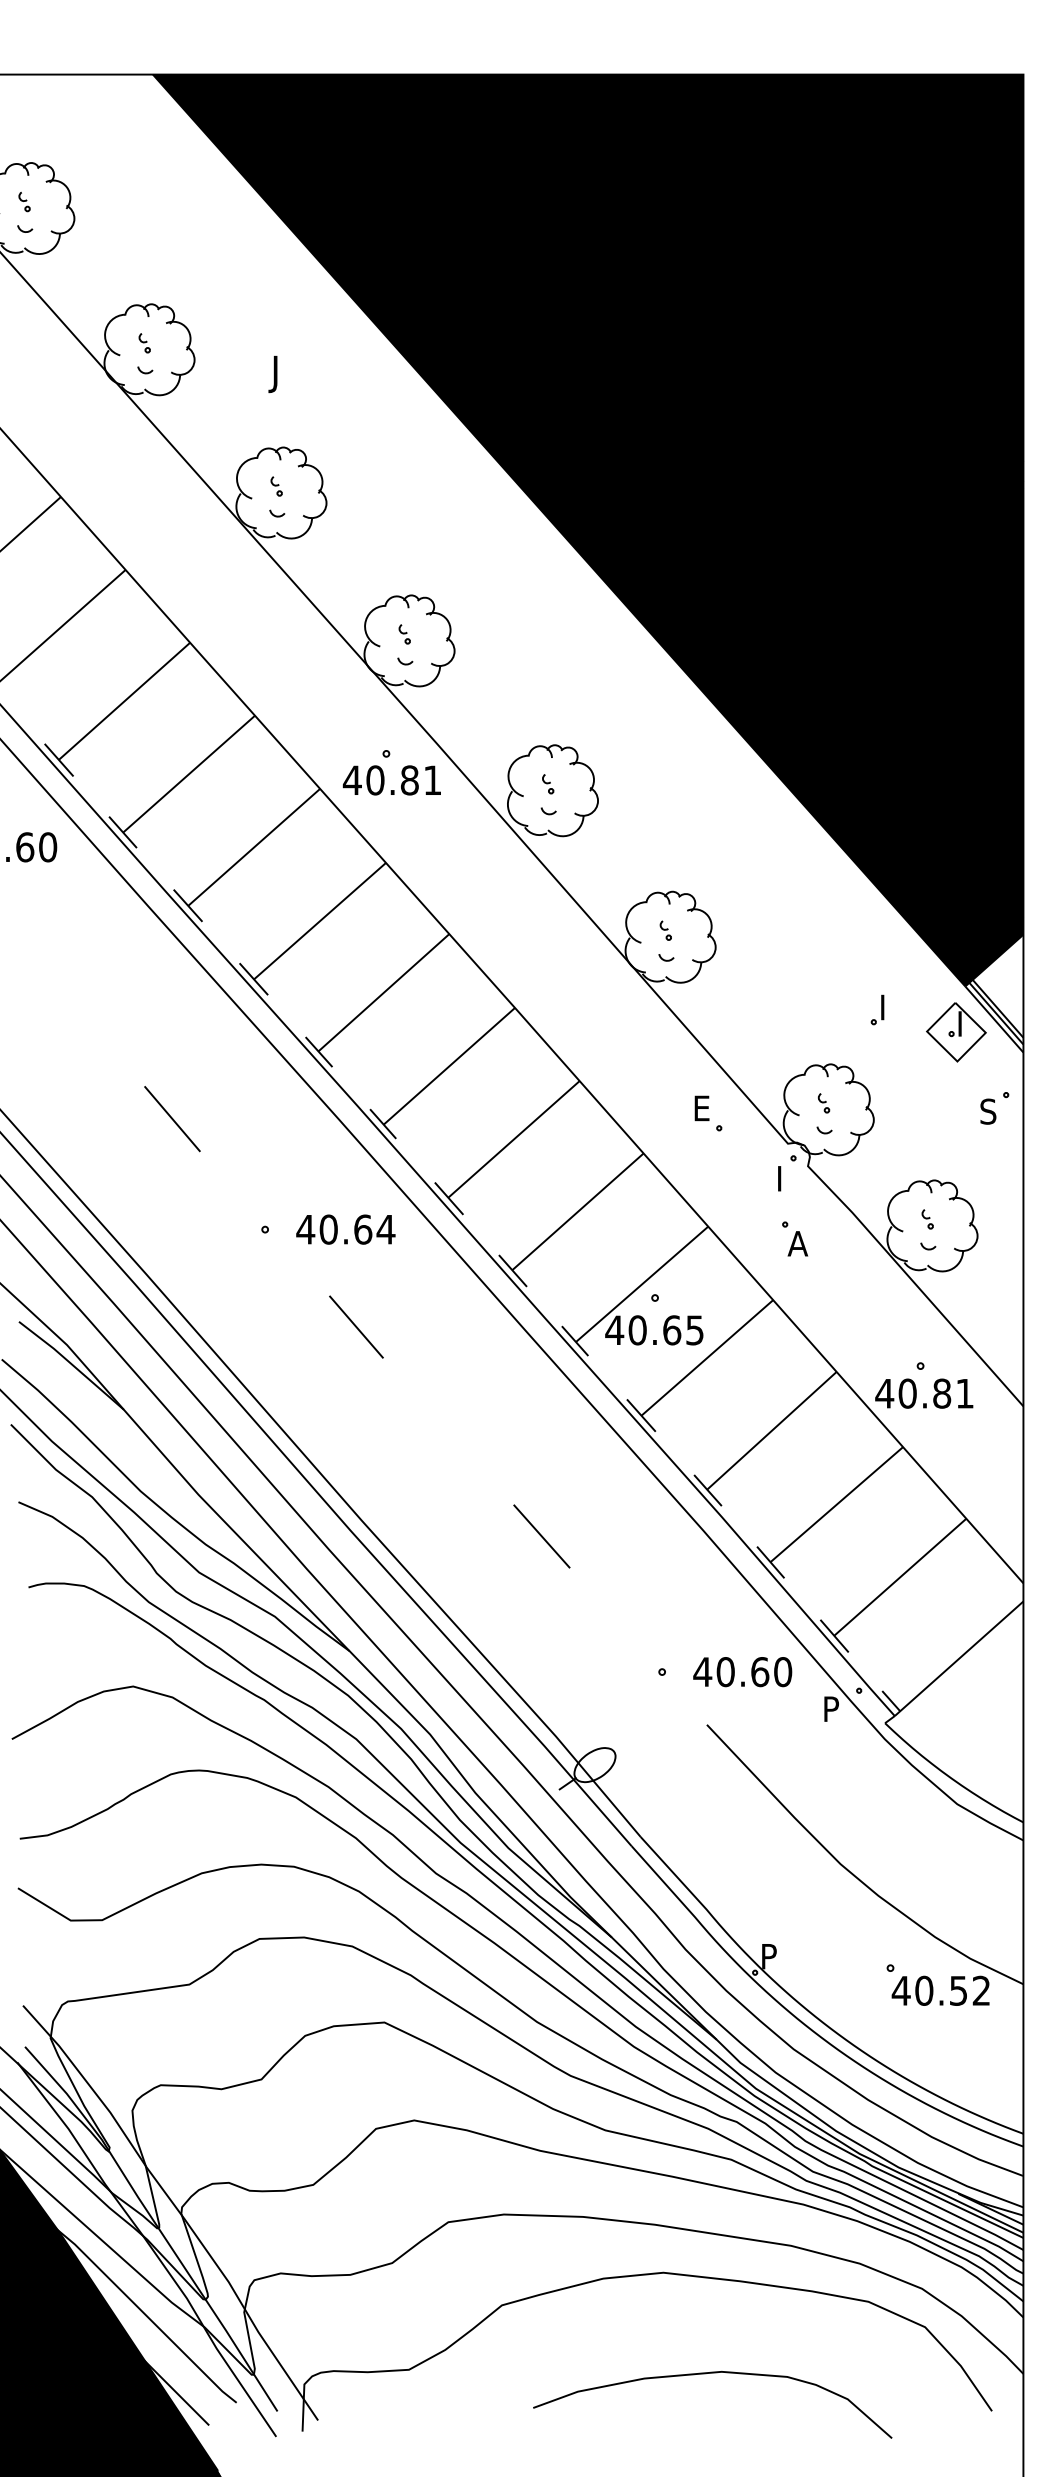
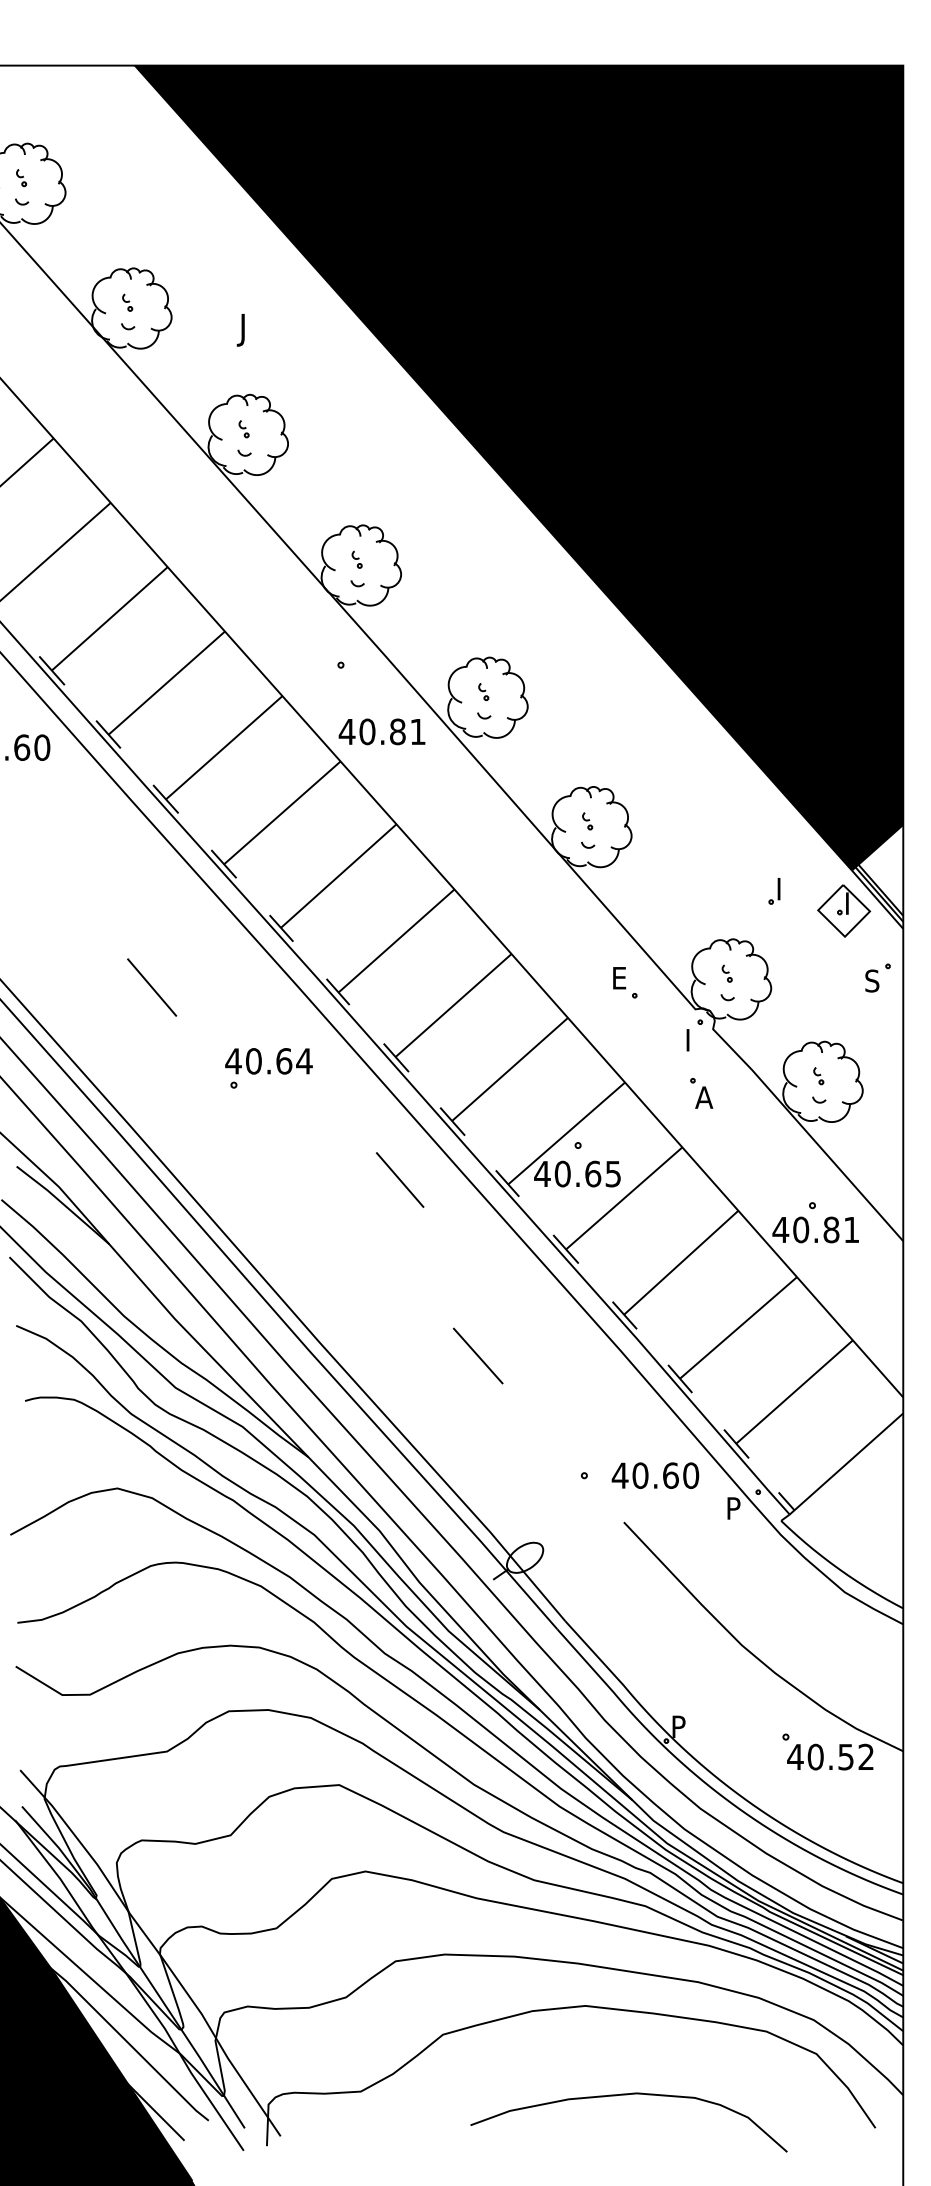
text: (391, 780) -> (381, 731), moved
text: (345, 1229) -> (268, 1061), moved
line: (356, 1326) -> (400, 1179), moved

